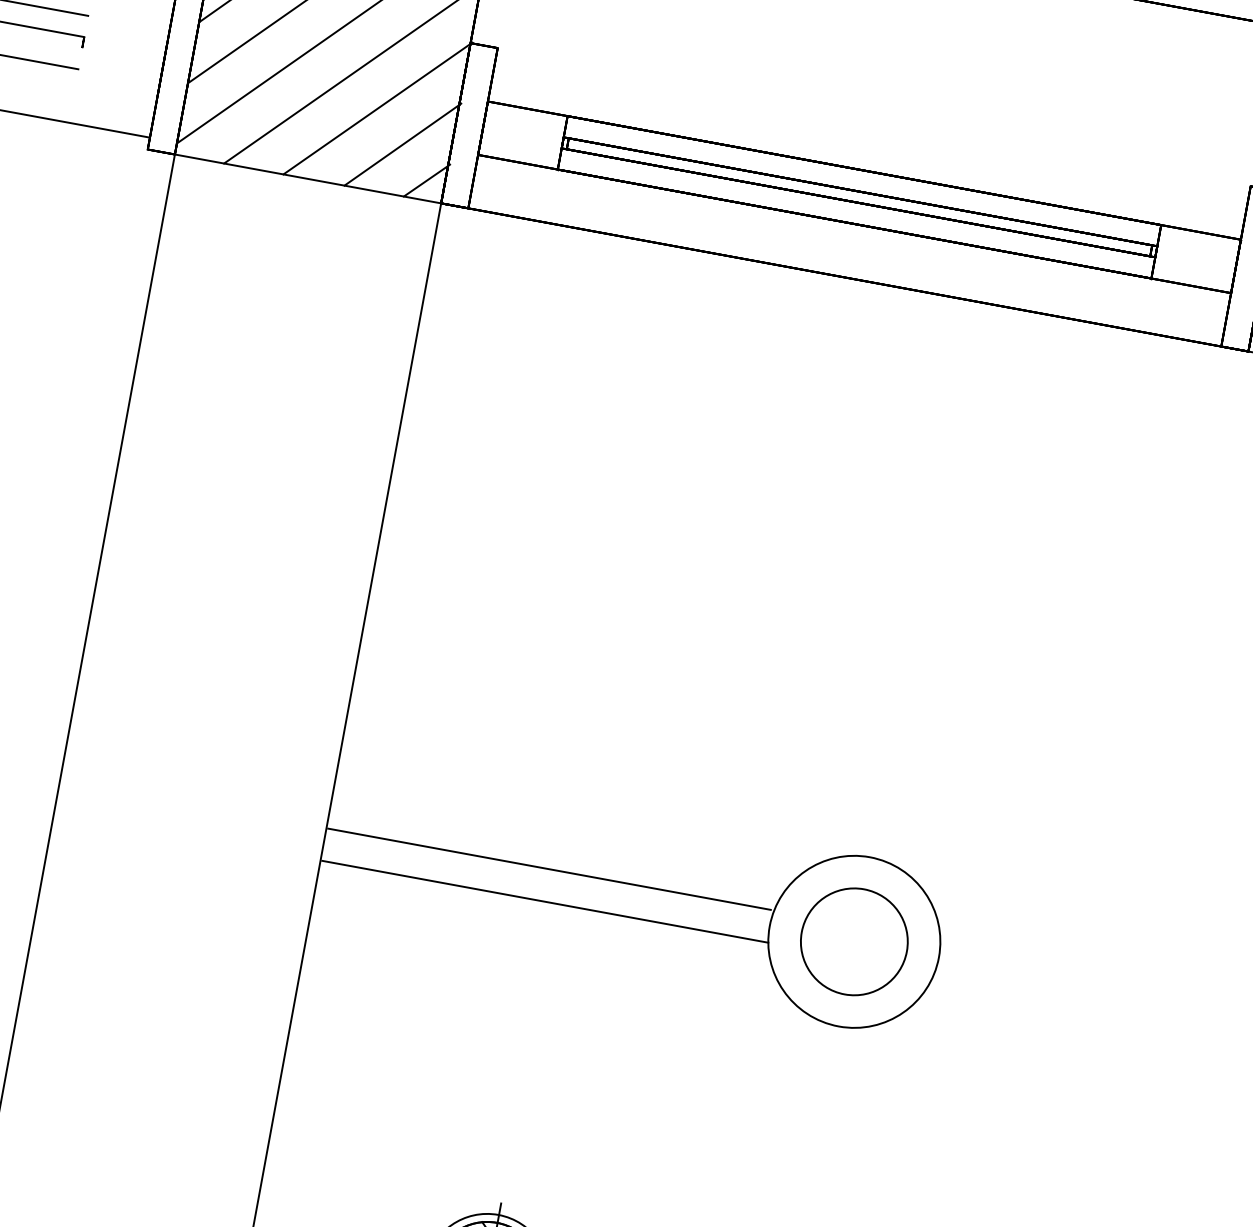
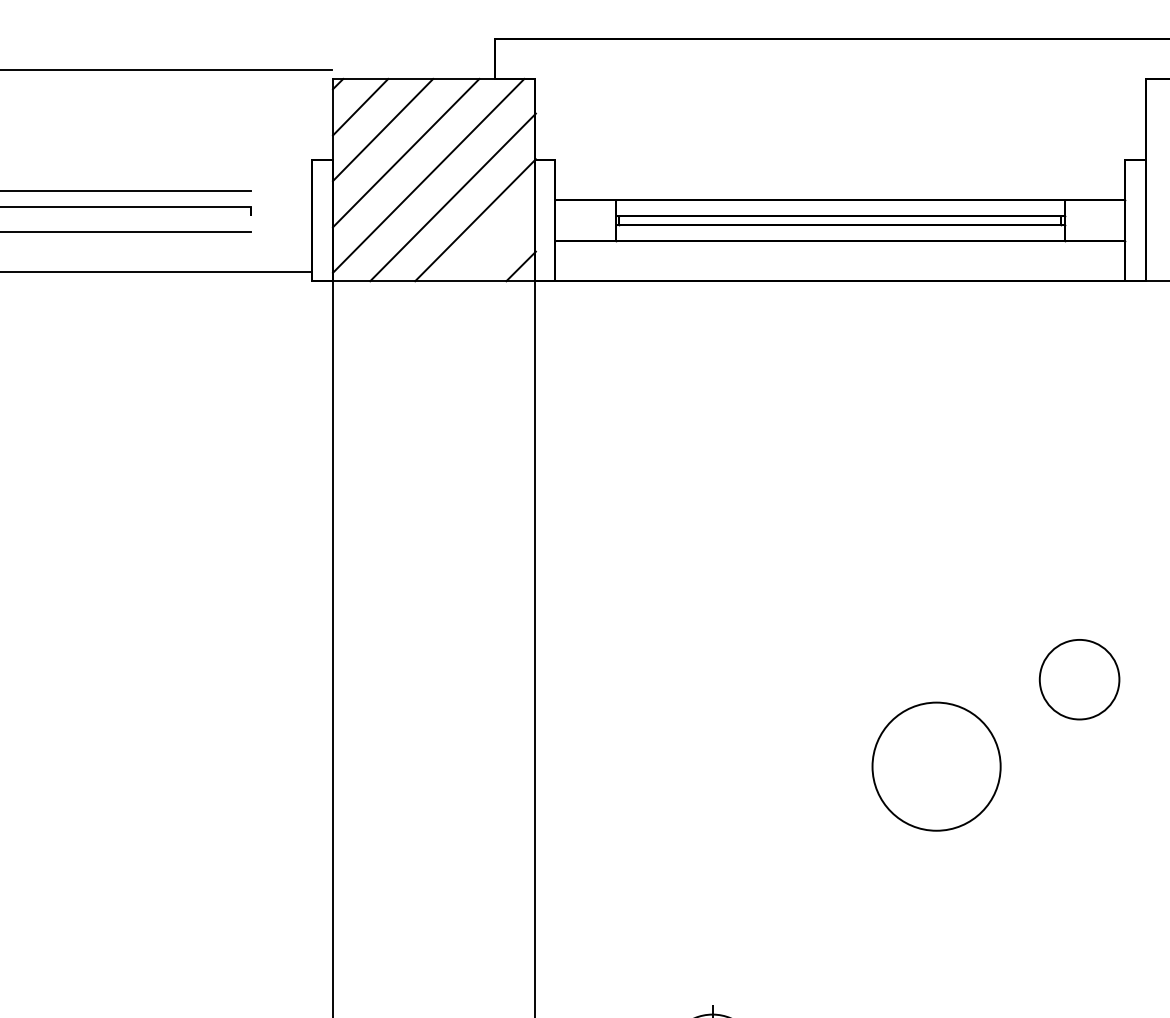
line: (402, 144) -> (498, 243), removed
line: (549, 869) -> (703, 754), removed
line: (544, 901) -> (704, 778), removed
circle: (854, 941) -> (1079, 679), moved

